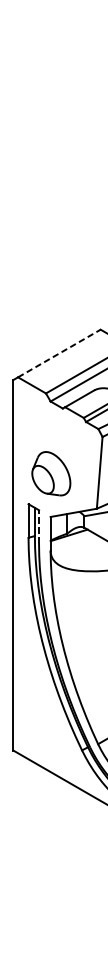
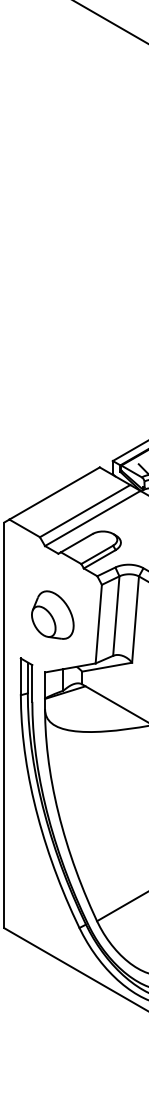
line: (60, 353) -> (55, 493), dashed -> solid
part: (51, 473) -> (52, 614), moved
line: (39, 526) -> (32, 682), dashed -> solid

